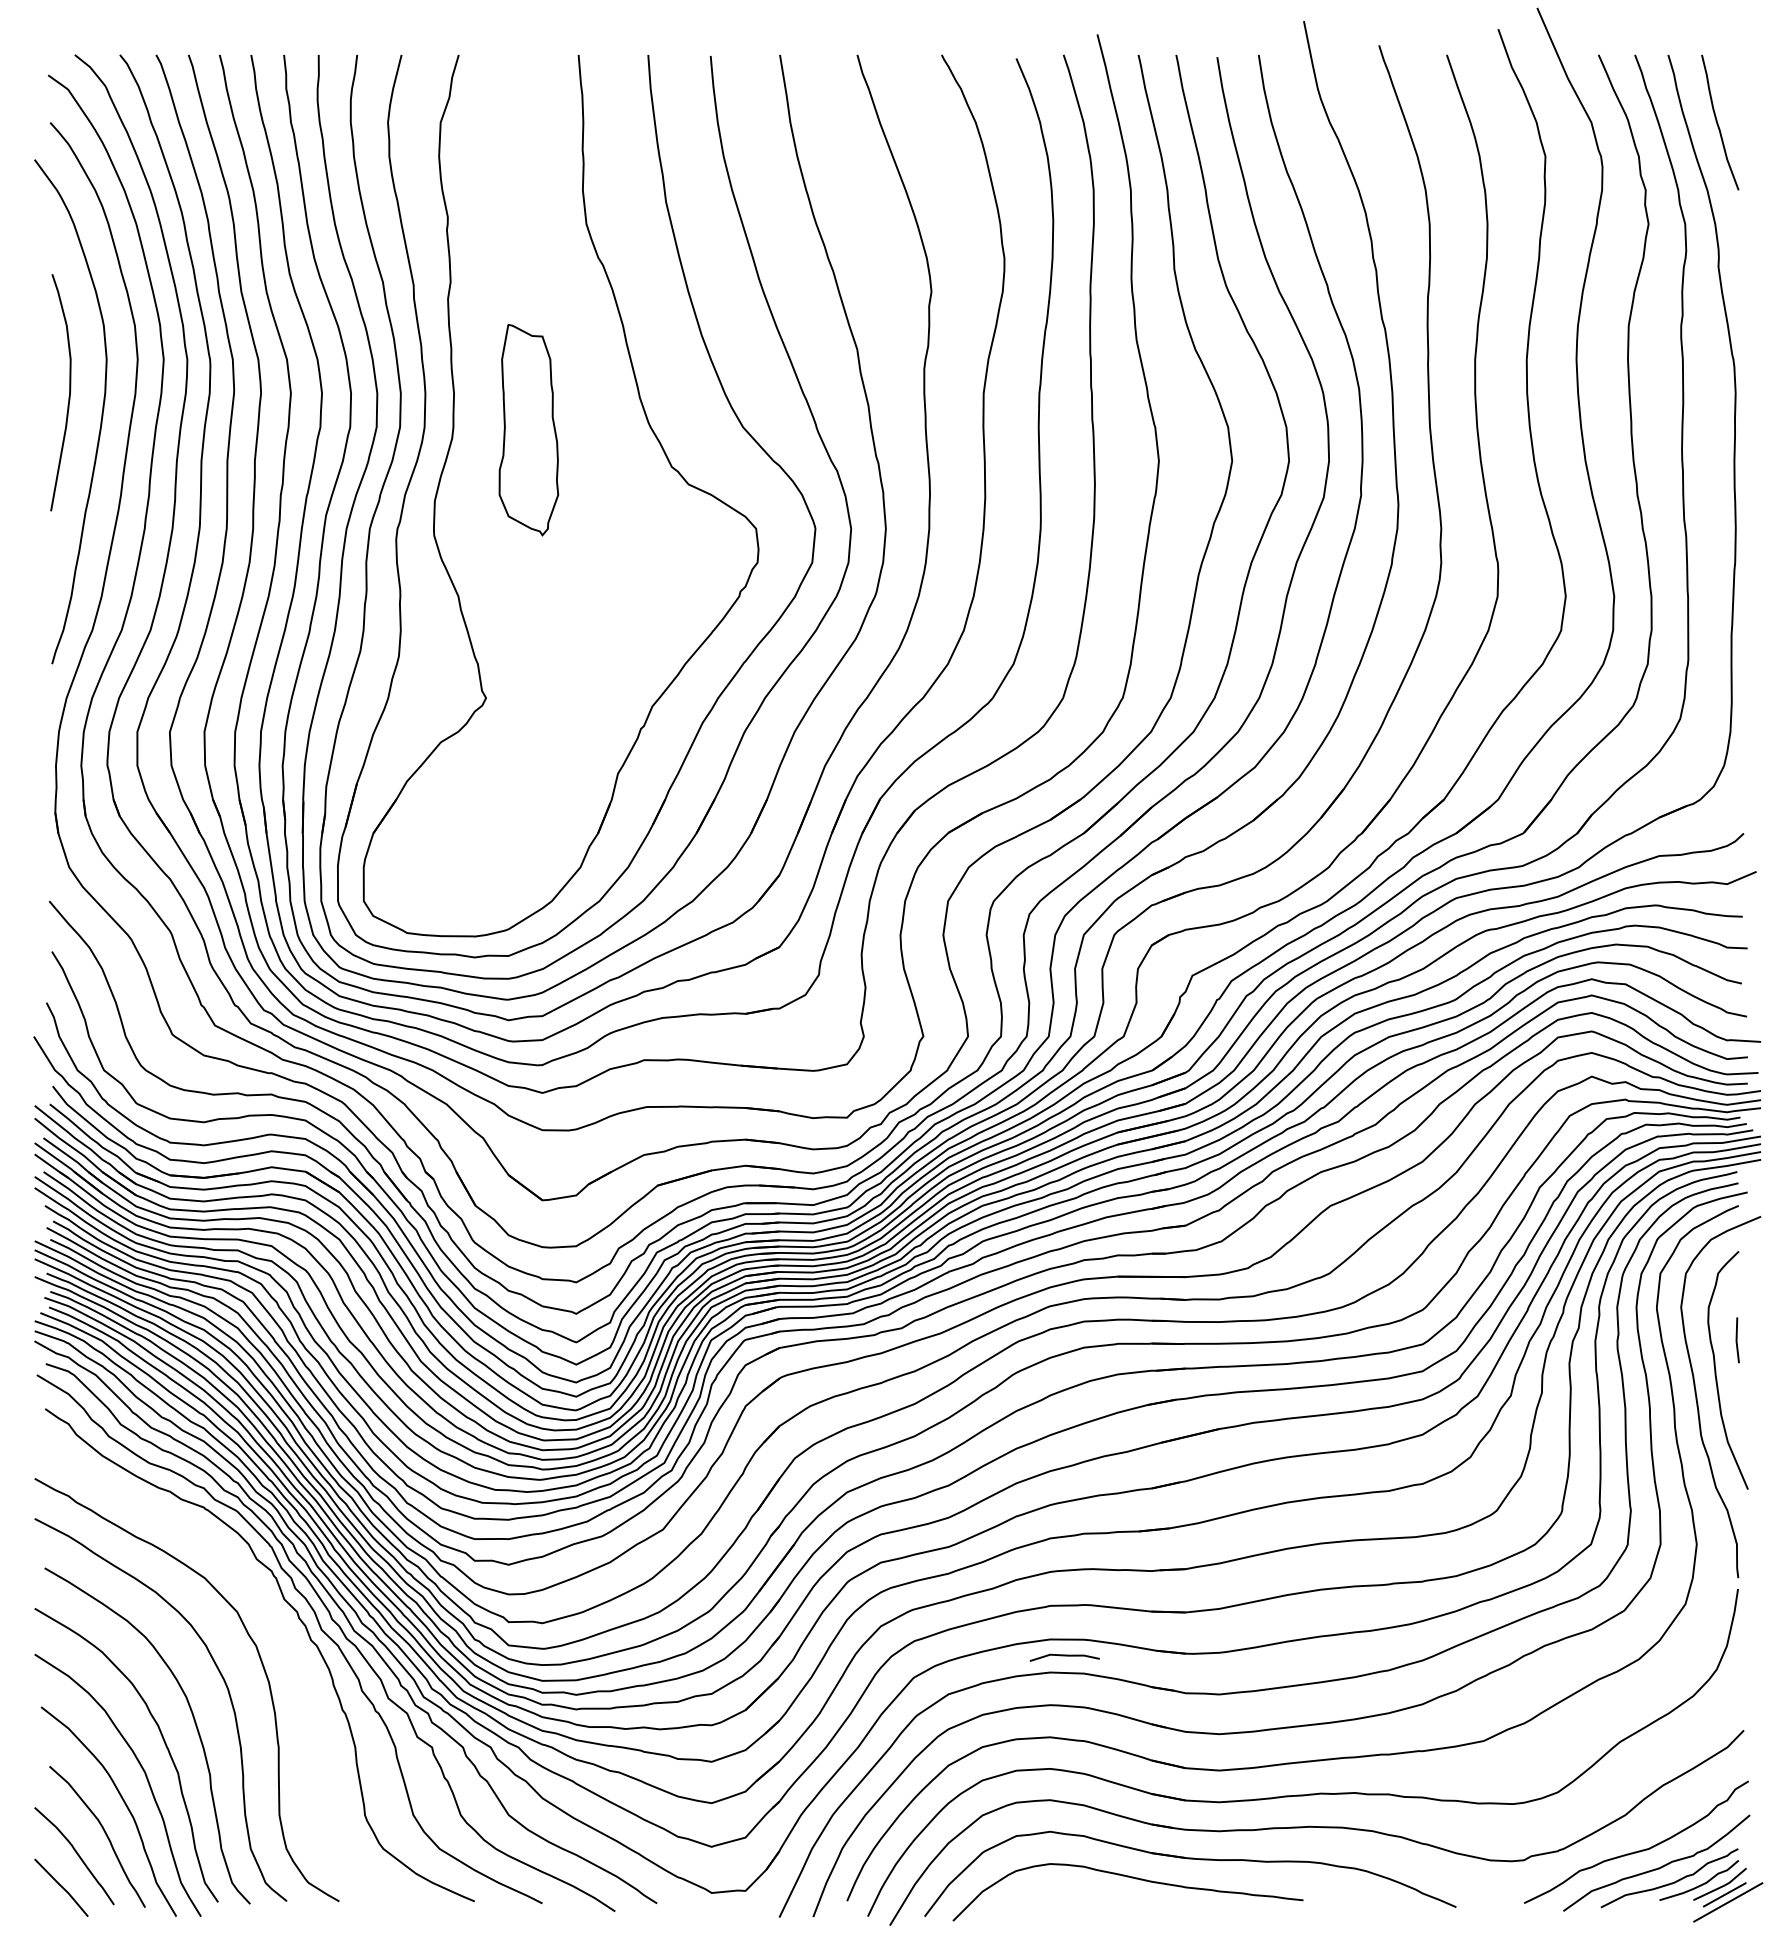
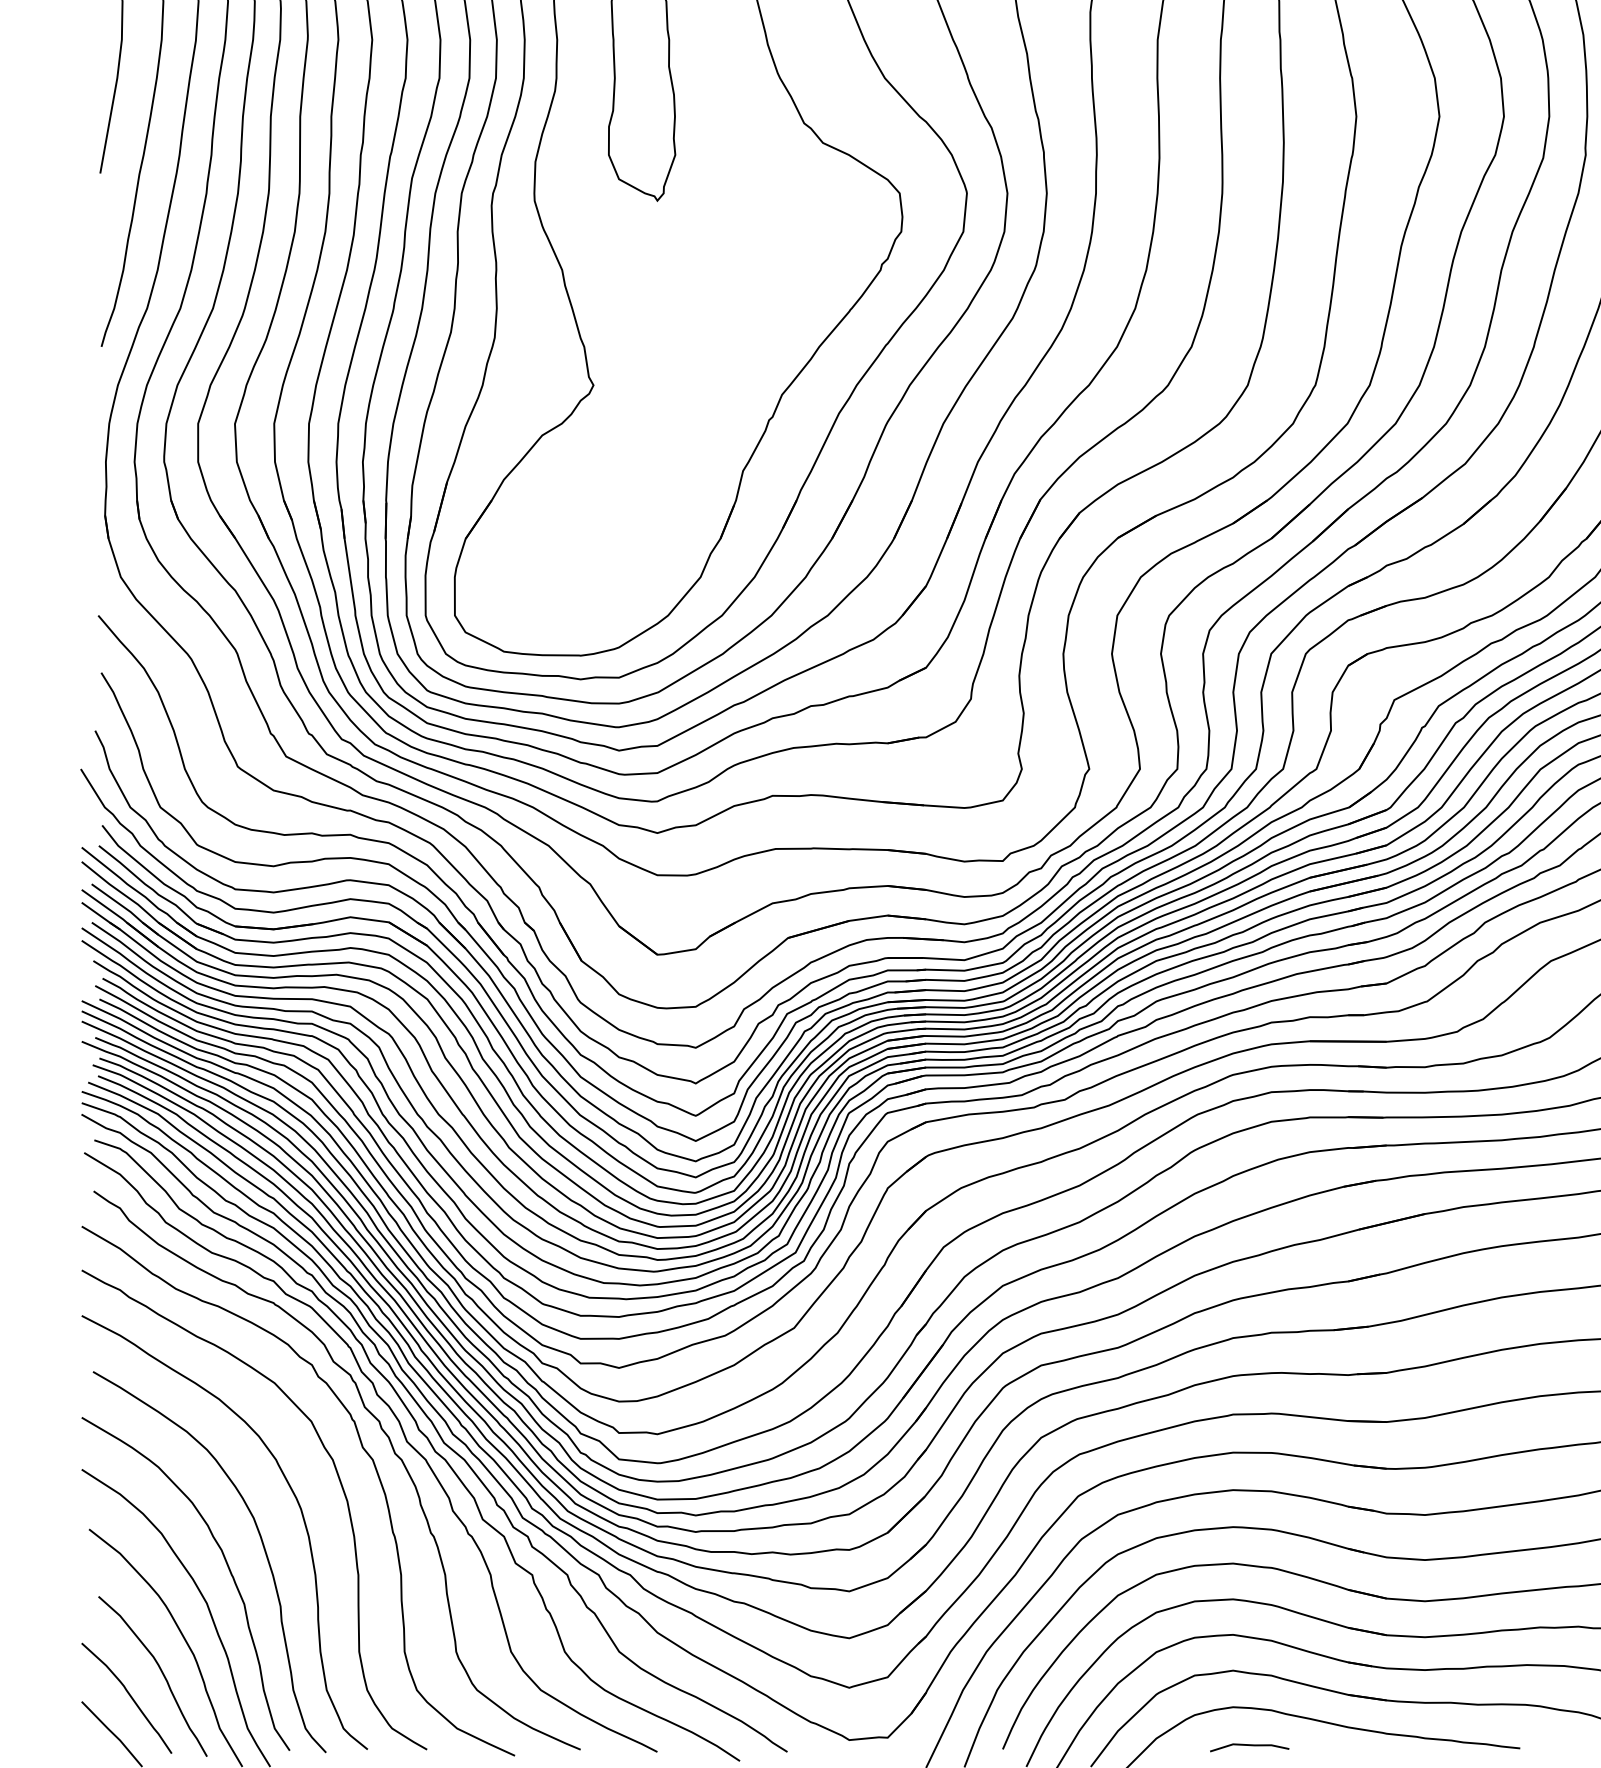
curve: (281, 1635) -> (361, 1448), added
line: (1064, 1656) -> (1249, 1746), moved

